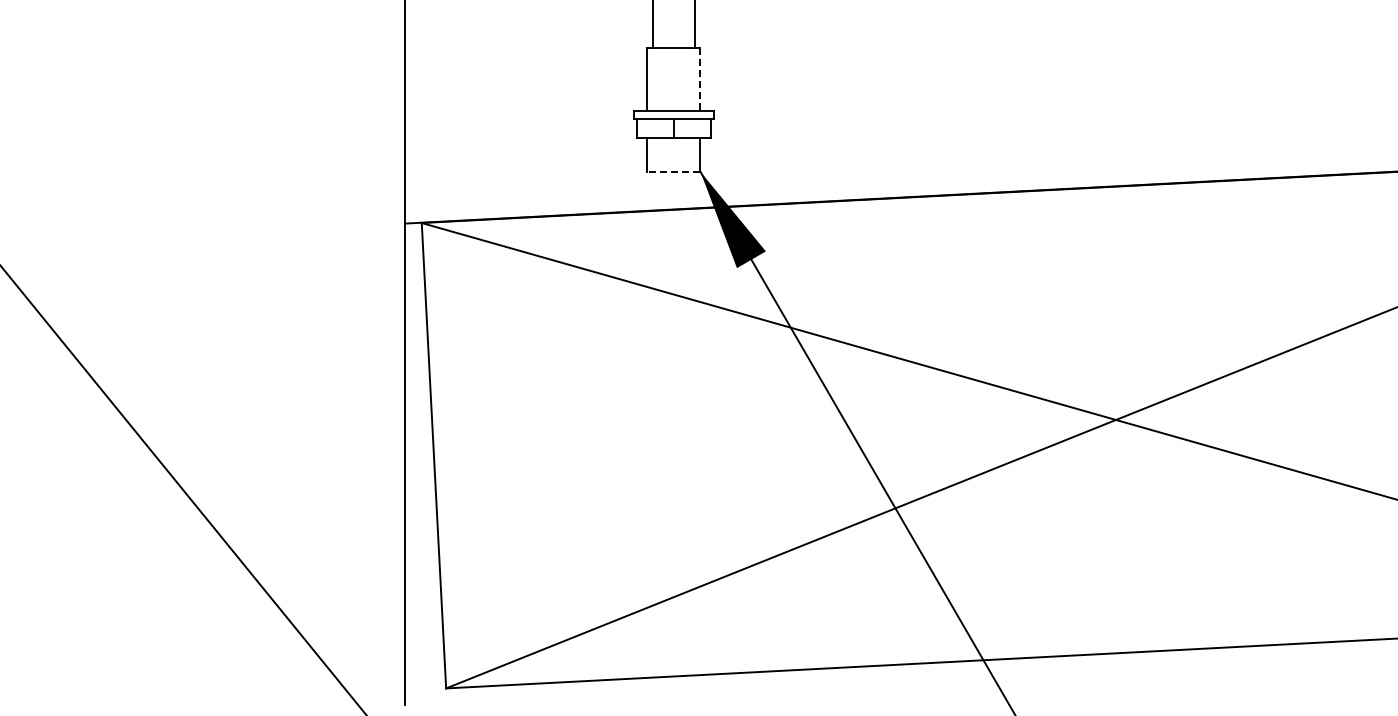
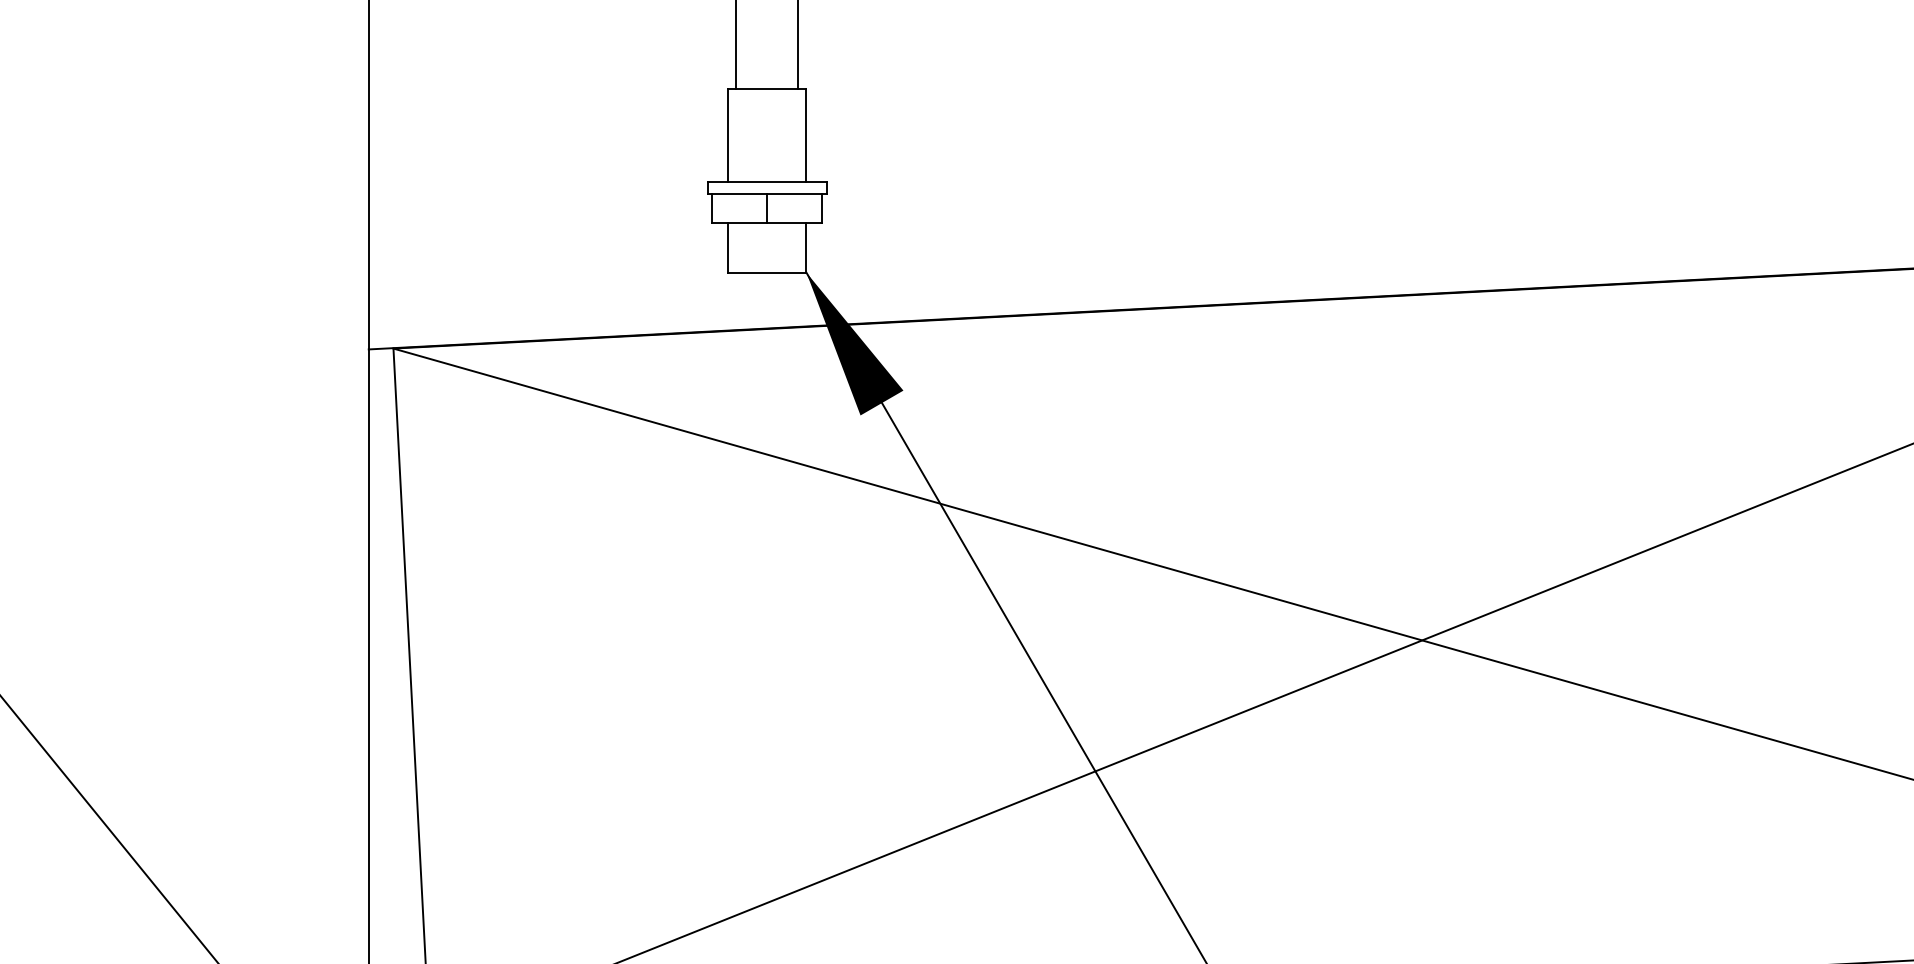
line: (700, 79) -> (806, 135), dashed -> solid
line: (673, 171) -> (766, 272), dashed -> solid

